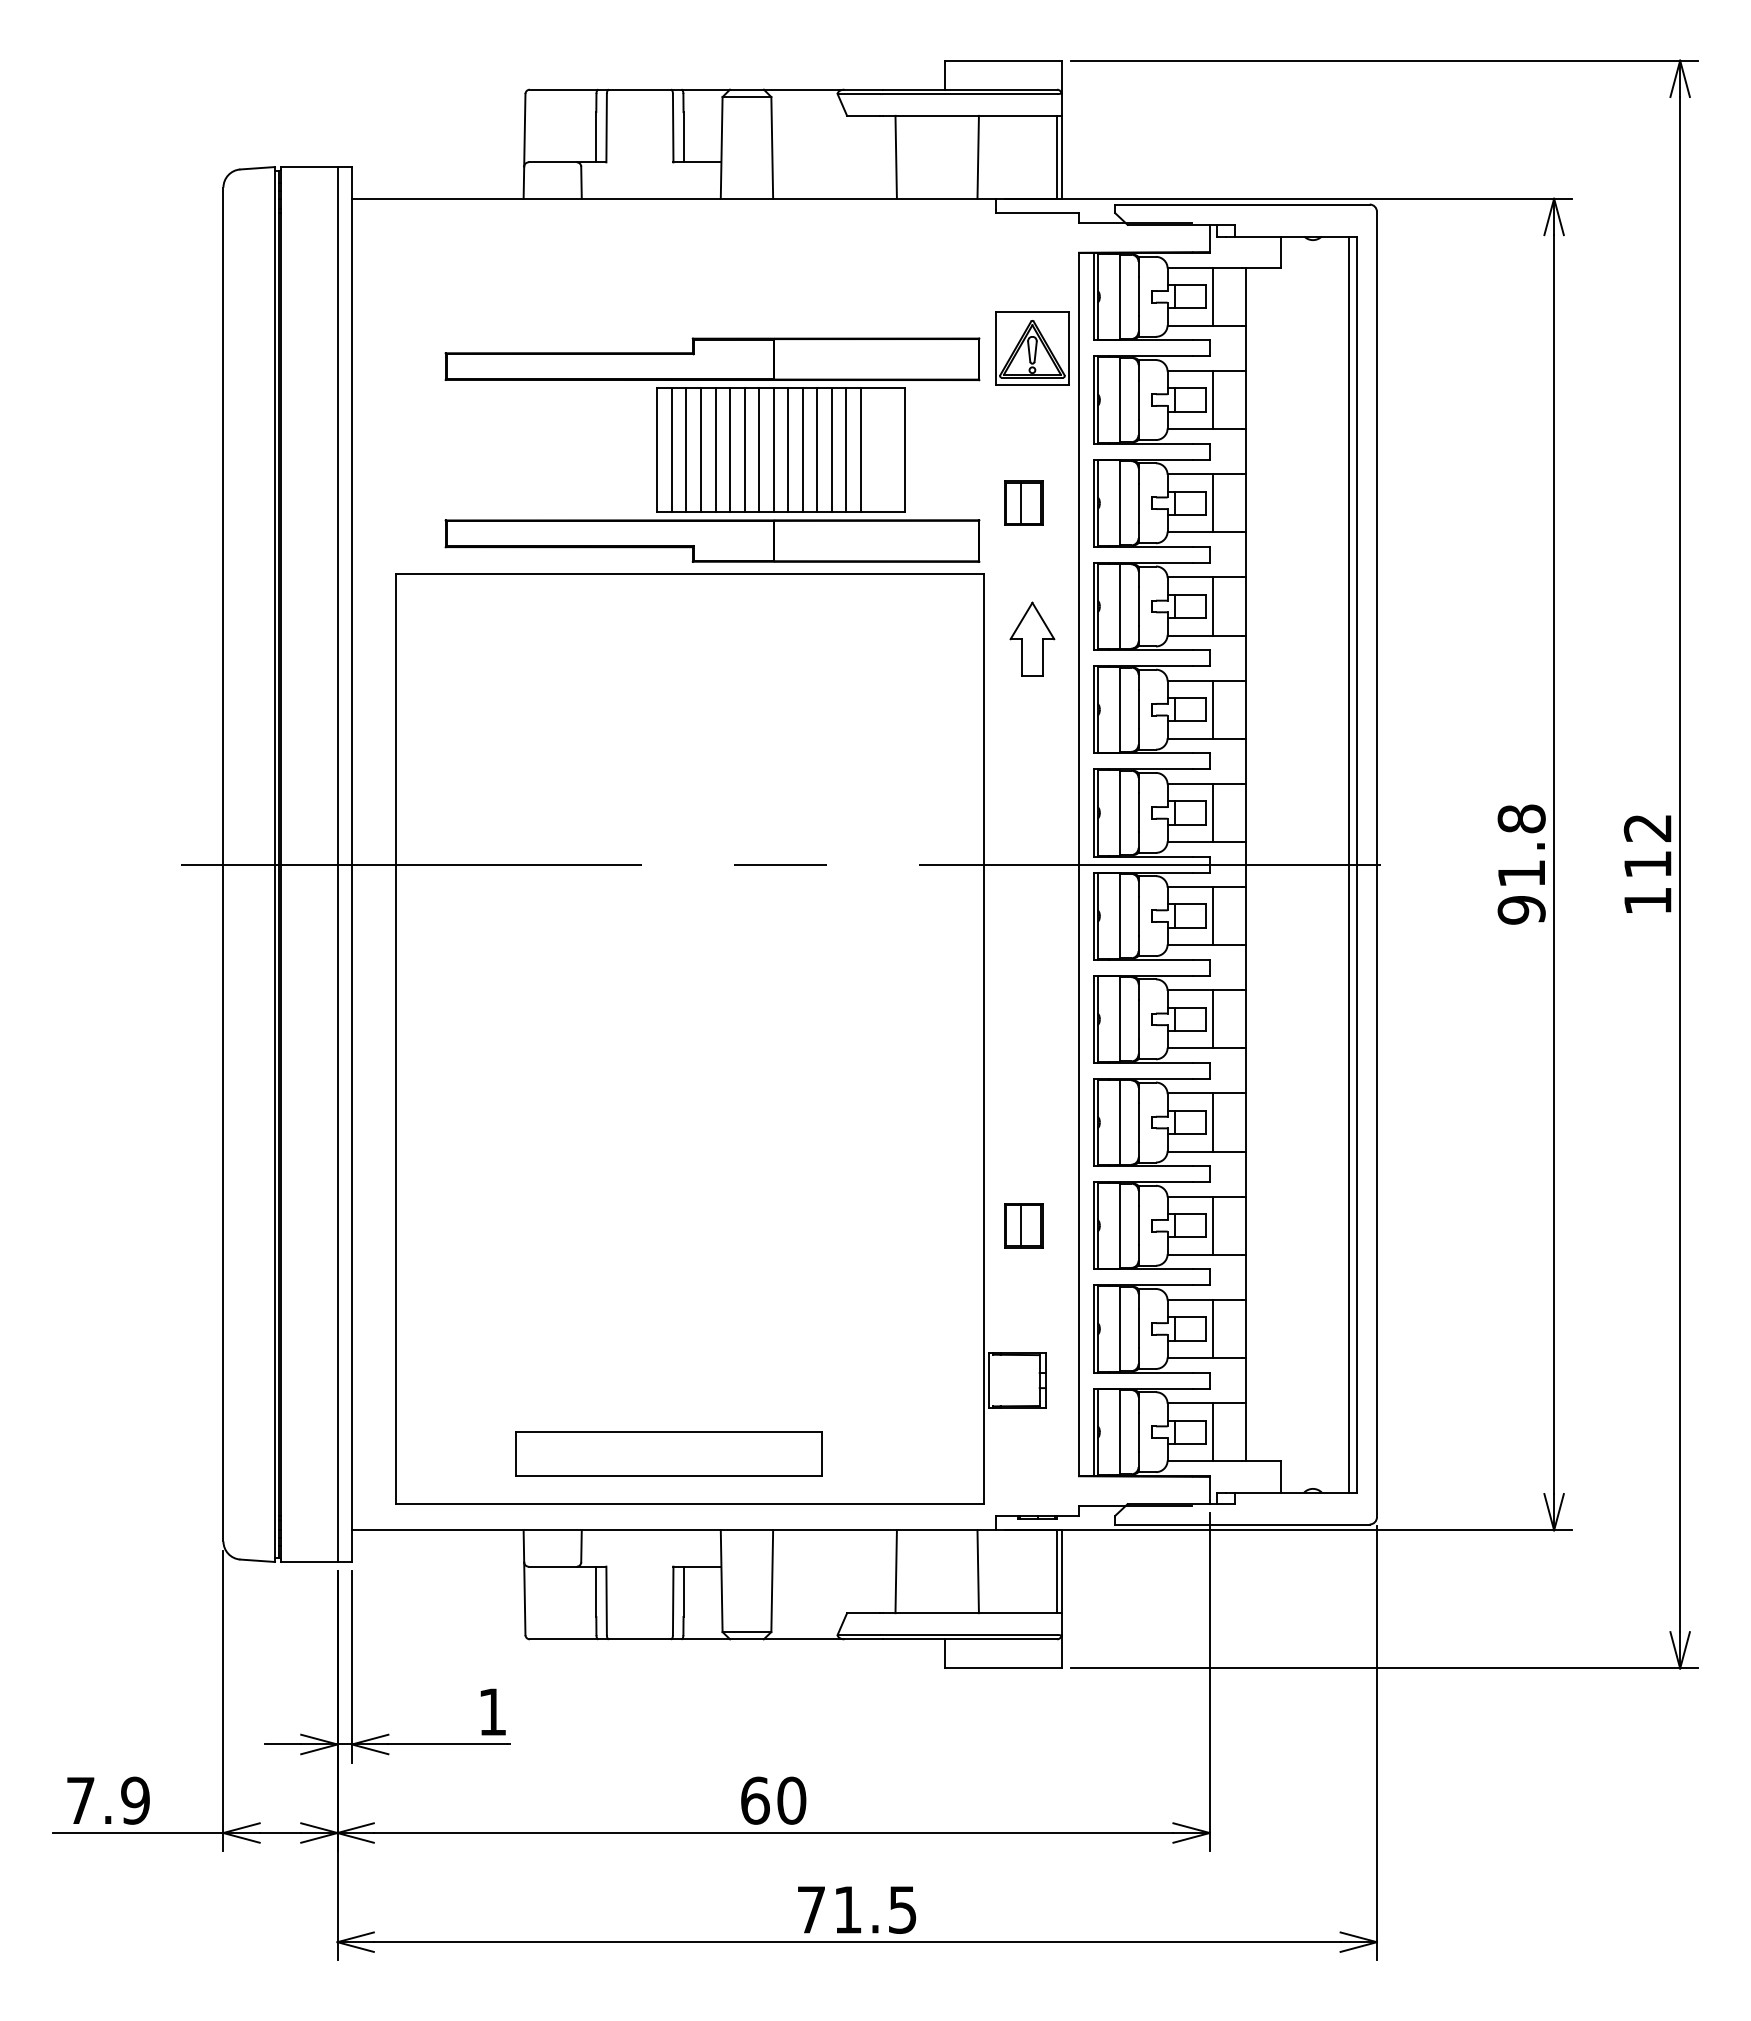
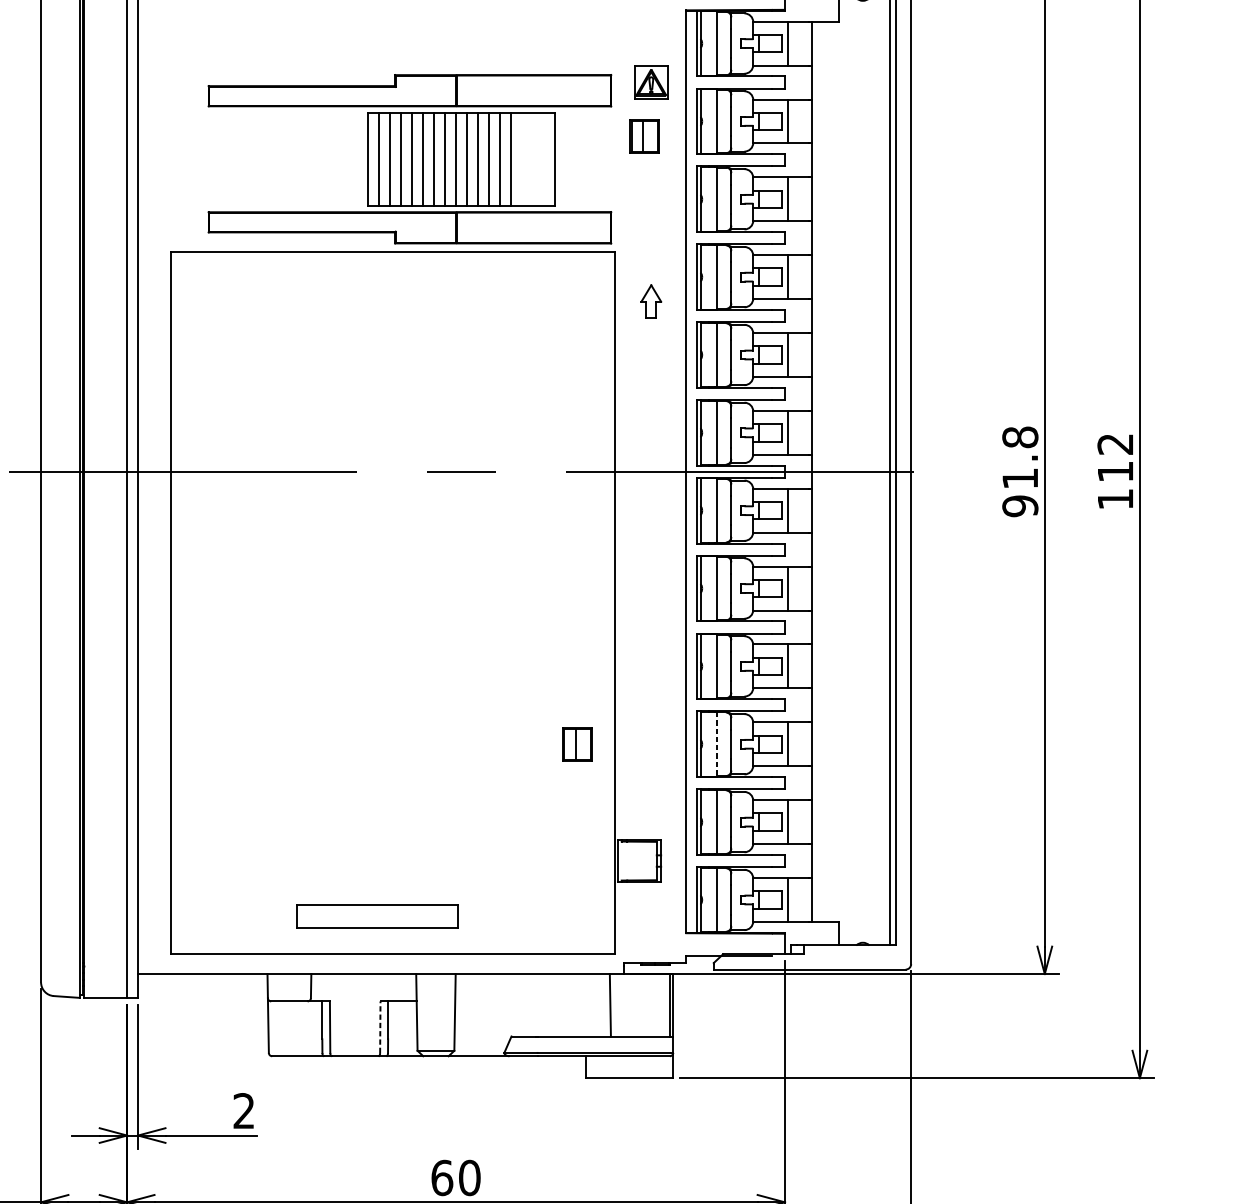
part: (1032, 348) -> (651, 82), size x0.6
line: (860, 450) -> (521, 159), removed
part: (1023, 502) -> (644, 136), moved
part: (1032, 638) -> (651, 301), size x0.6
part: (1023, 1225) -> (577, 744), moved
line: (1119, 1225) -> (716, 744), solid -> dashed
part: (668, 1453) -> (376, 916), size x0.7
line: (895, 1571) -> (547, 1005), removed
line: (673, 1600) -> (380, 1026), solid -> dashed
text: (491, 1711) -> (243, 1110), 1 -> 2

